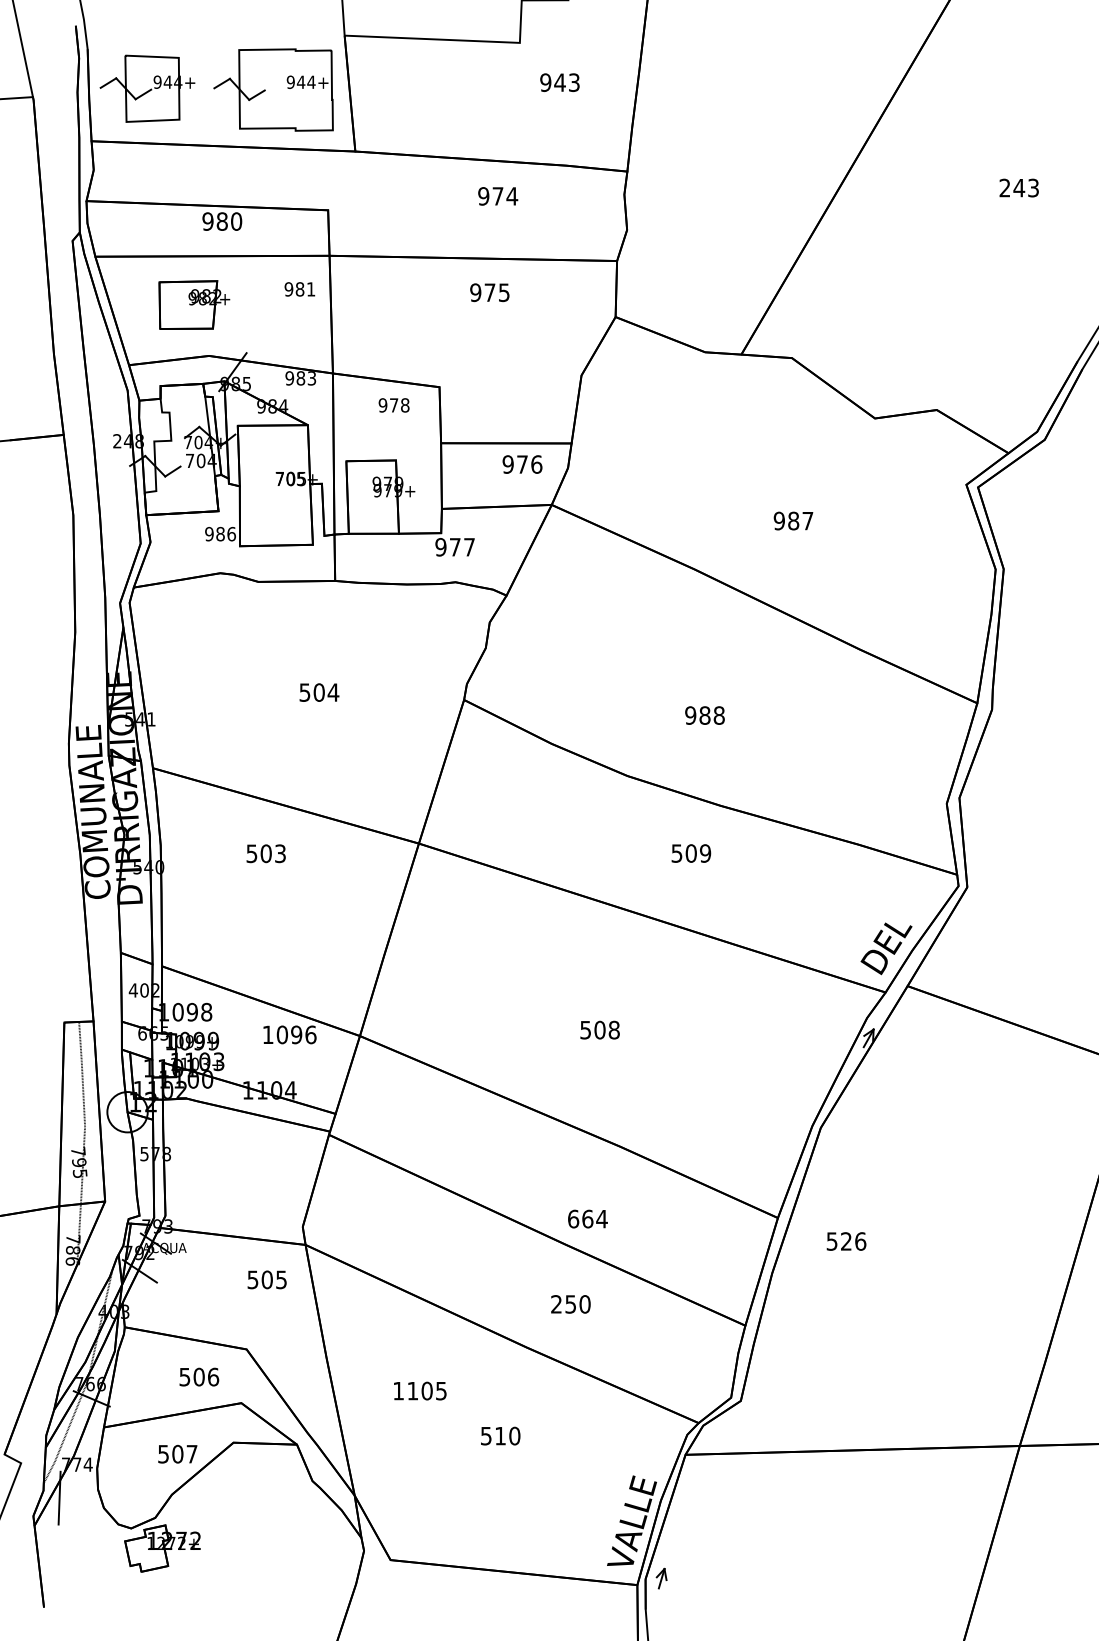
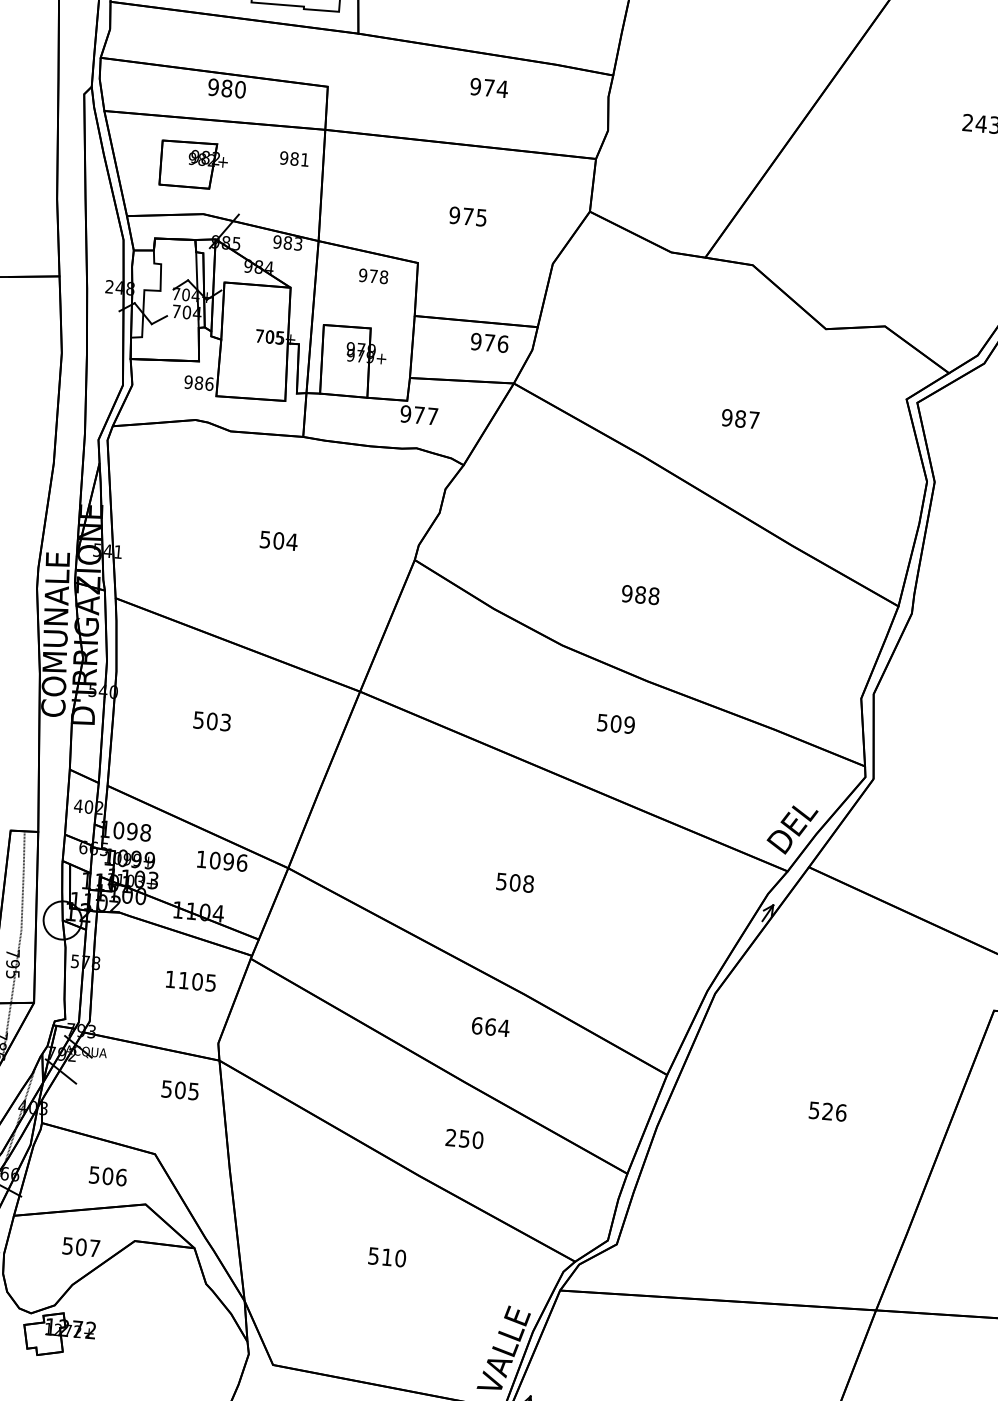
text: (489, 292) -> (467, 216), moved
text: (265, 853) -> (211, 721), moved
text: (587, 1218) -> (490, 1026), moved
text: (846, 1241) -> (827, 1111), moved
text: (420, 1390) -> (191, 980), moved

